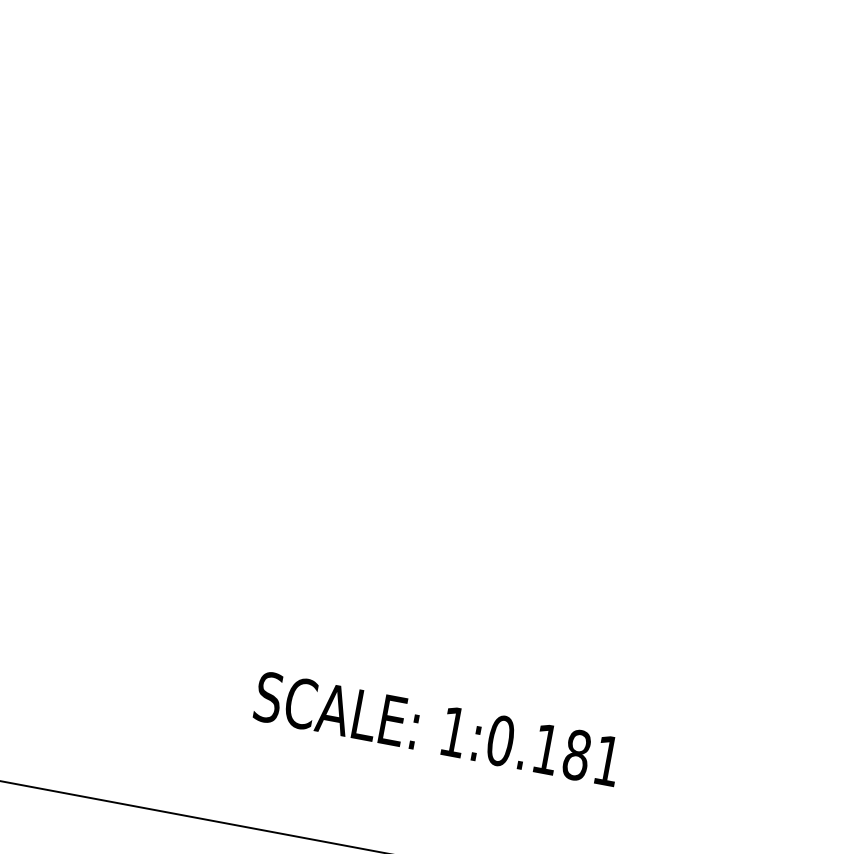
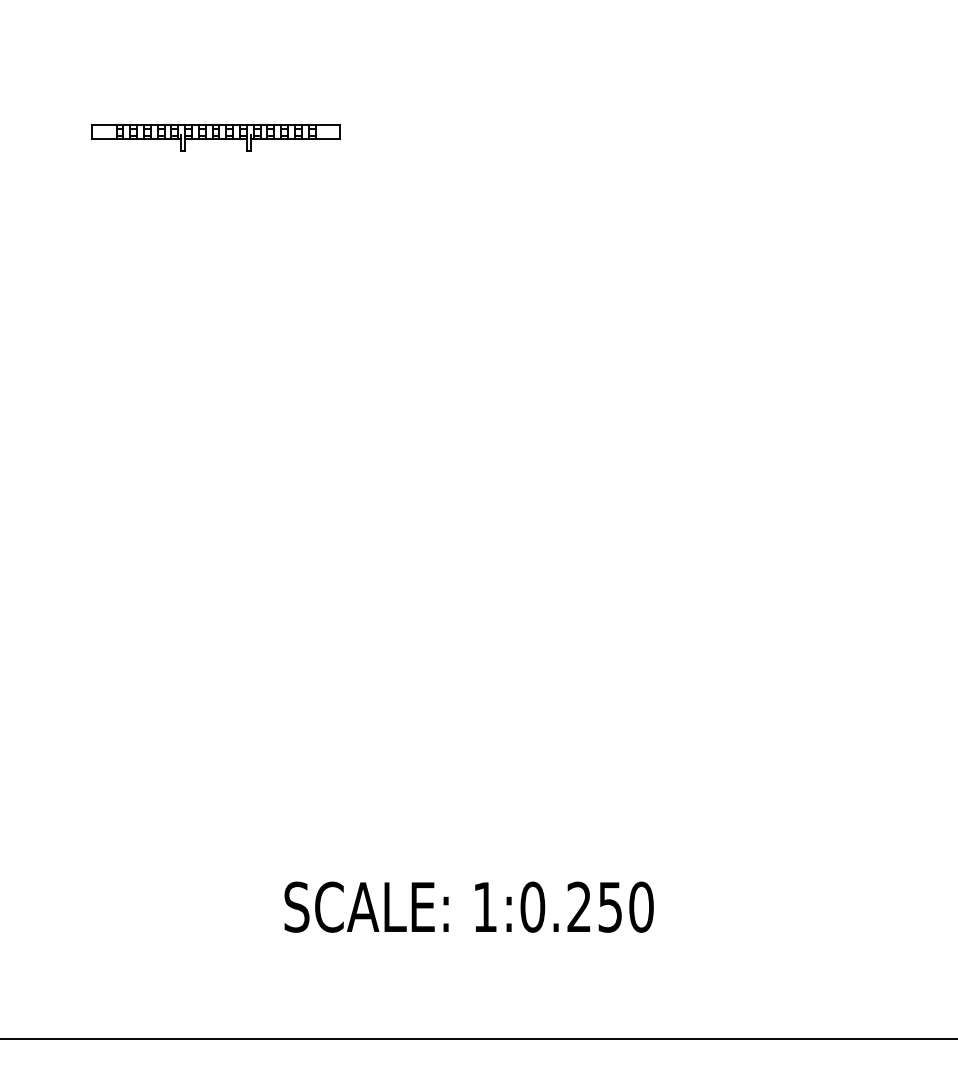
text: (577, 754) -> (610, 906), 1:0.181 -> 1:0.250

